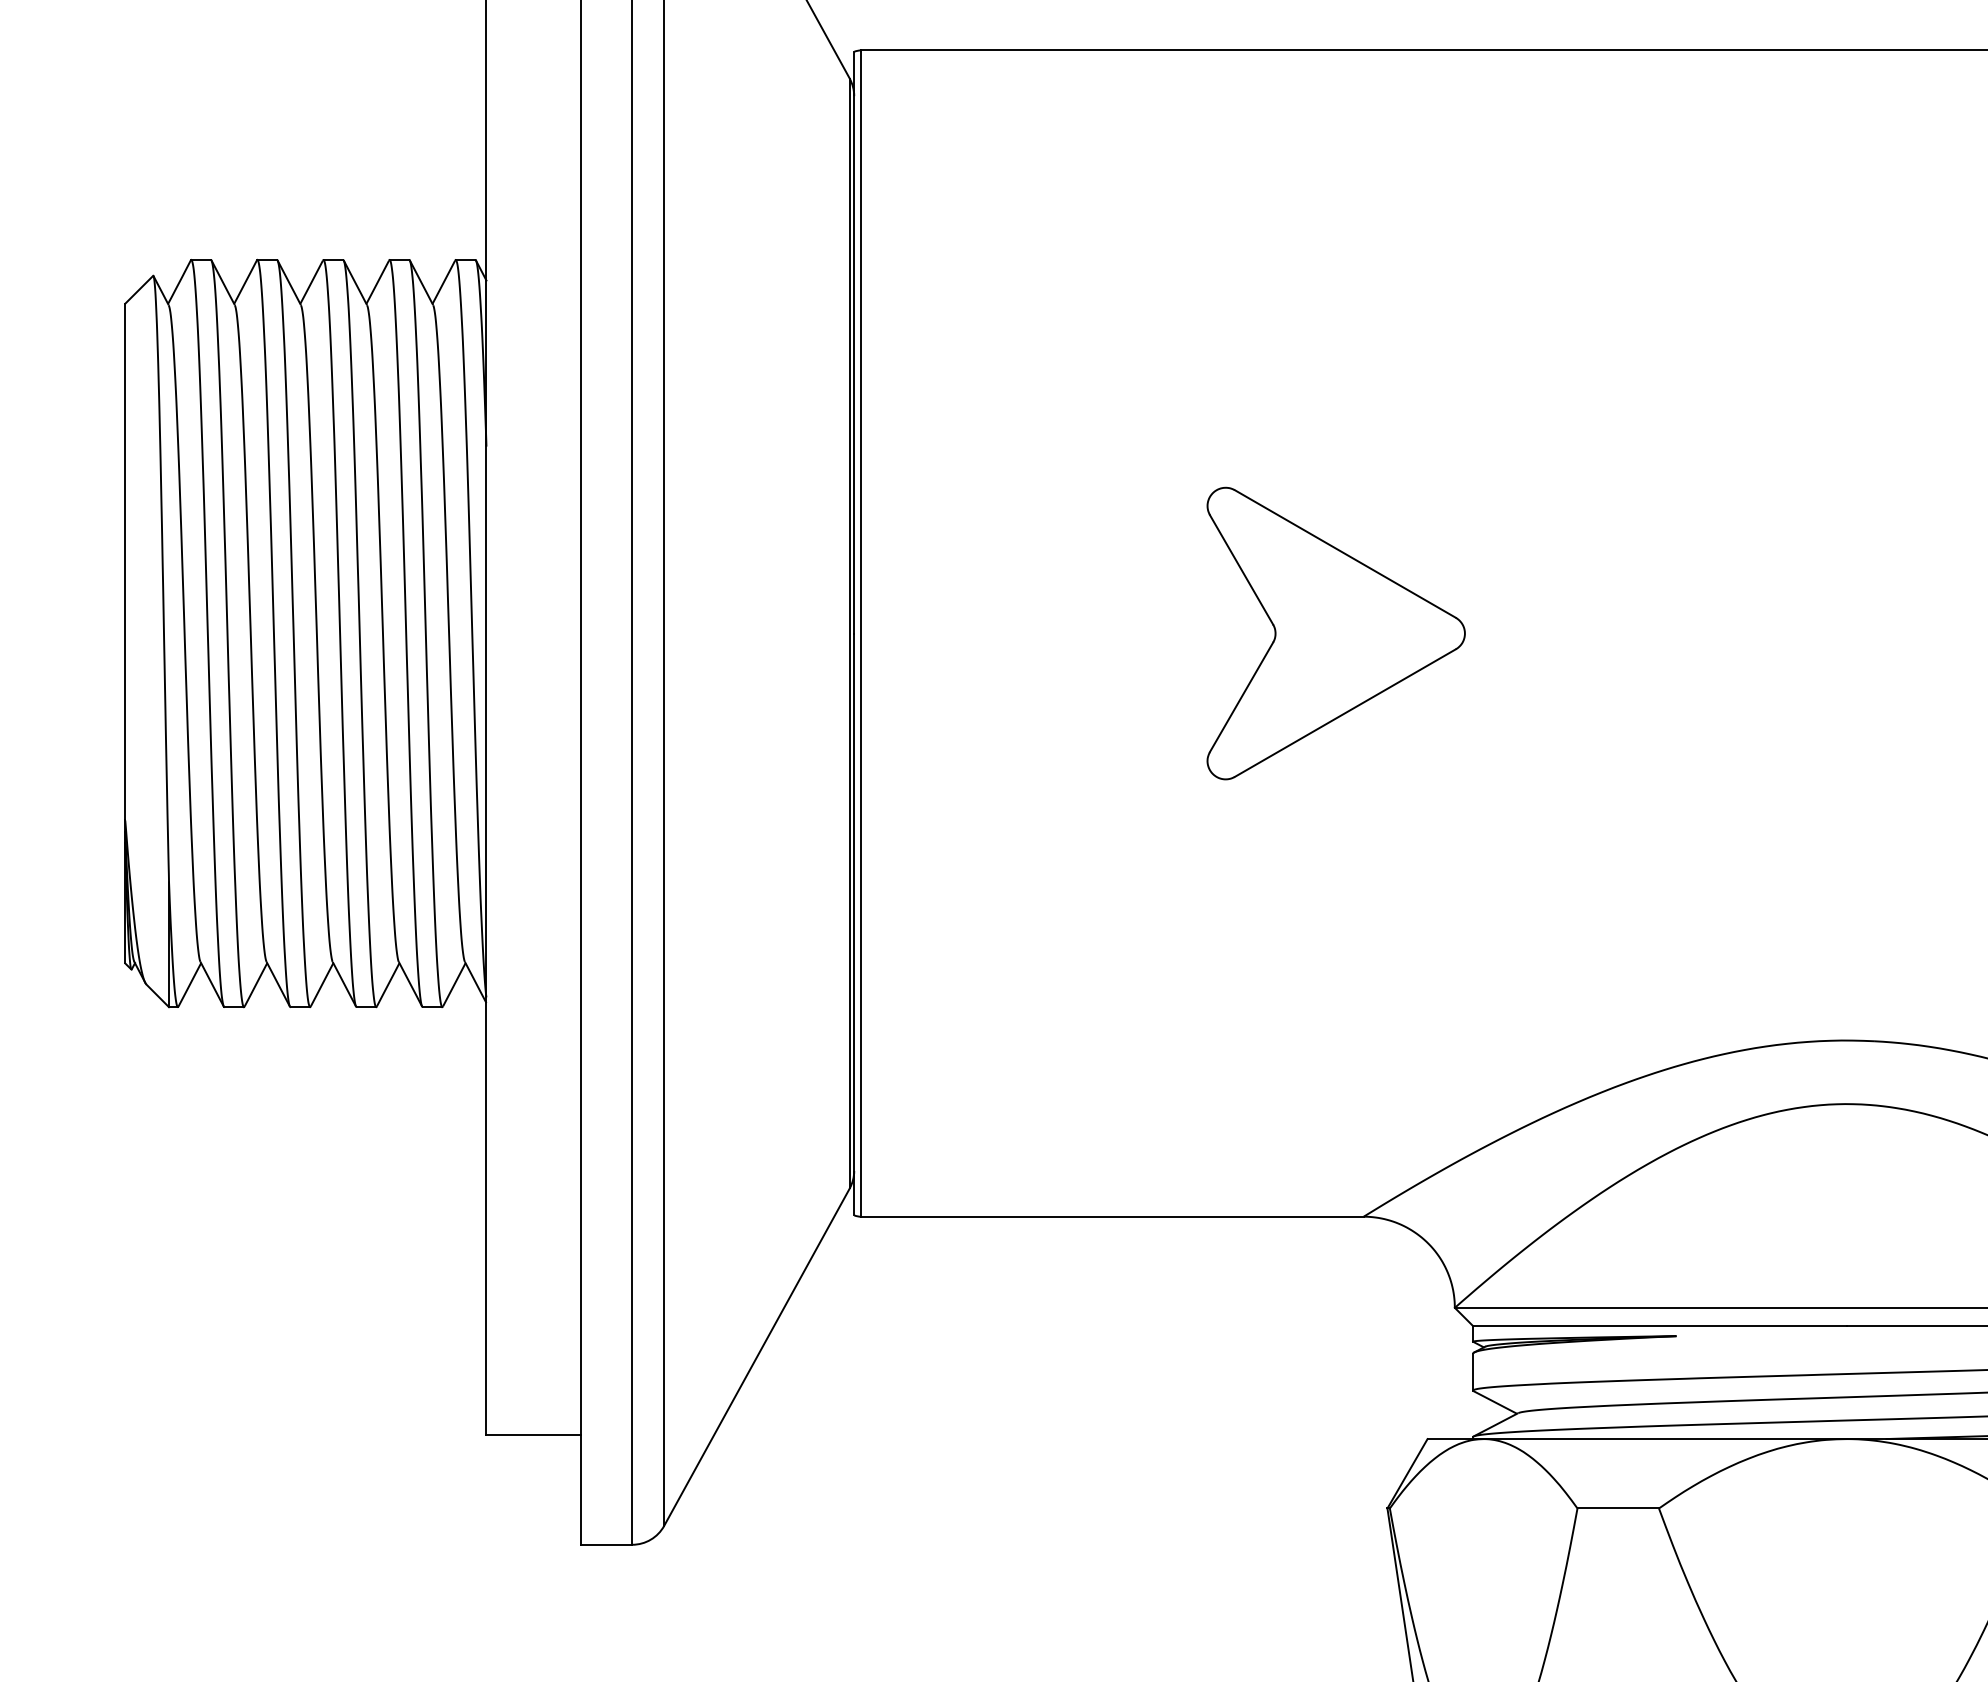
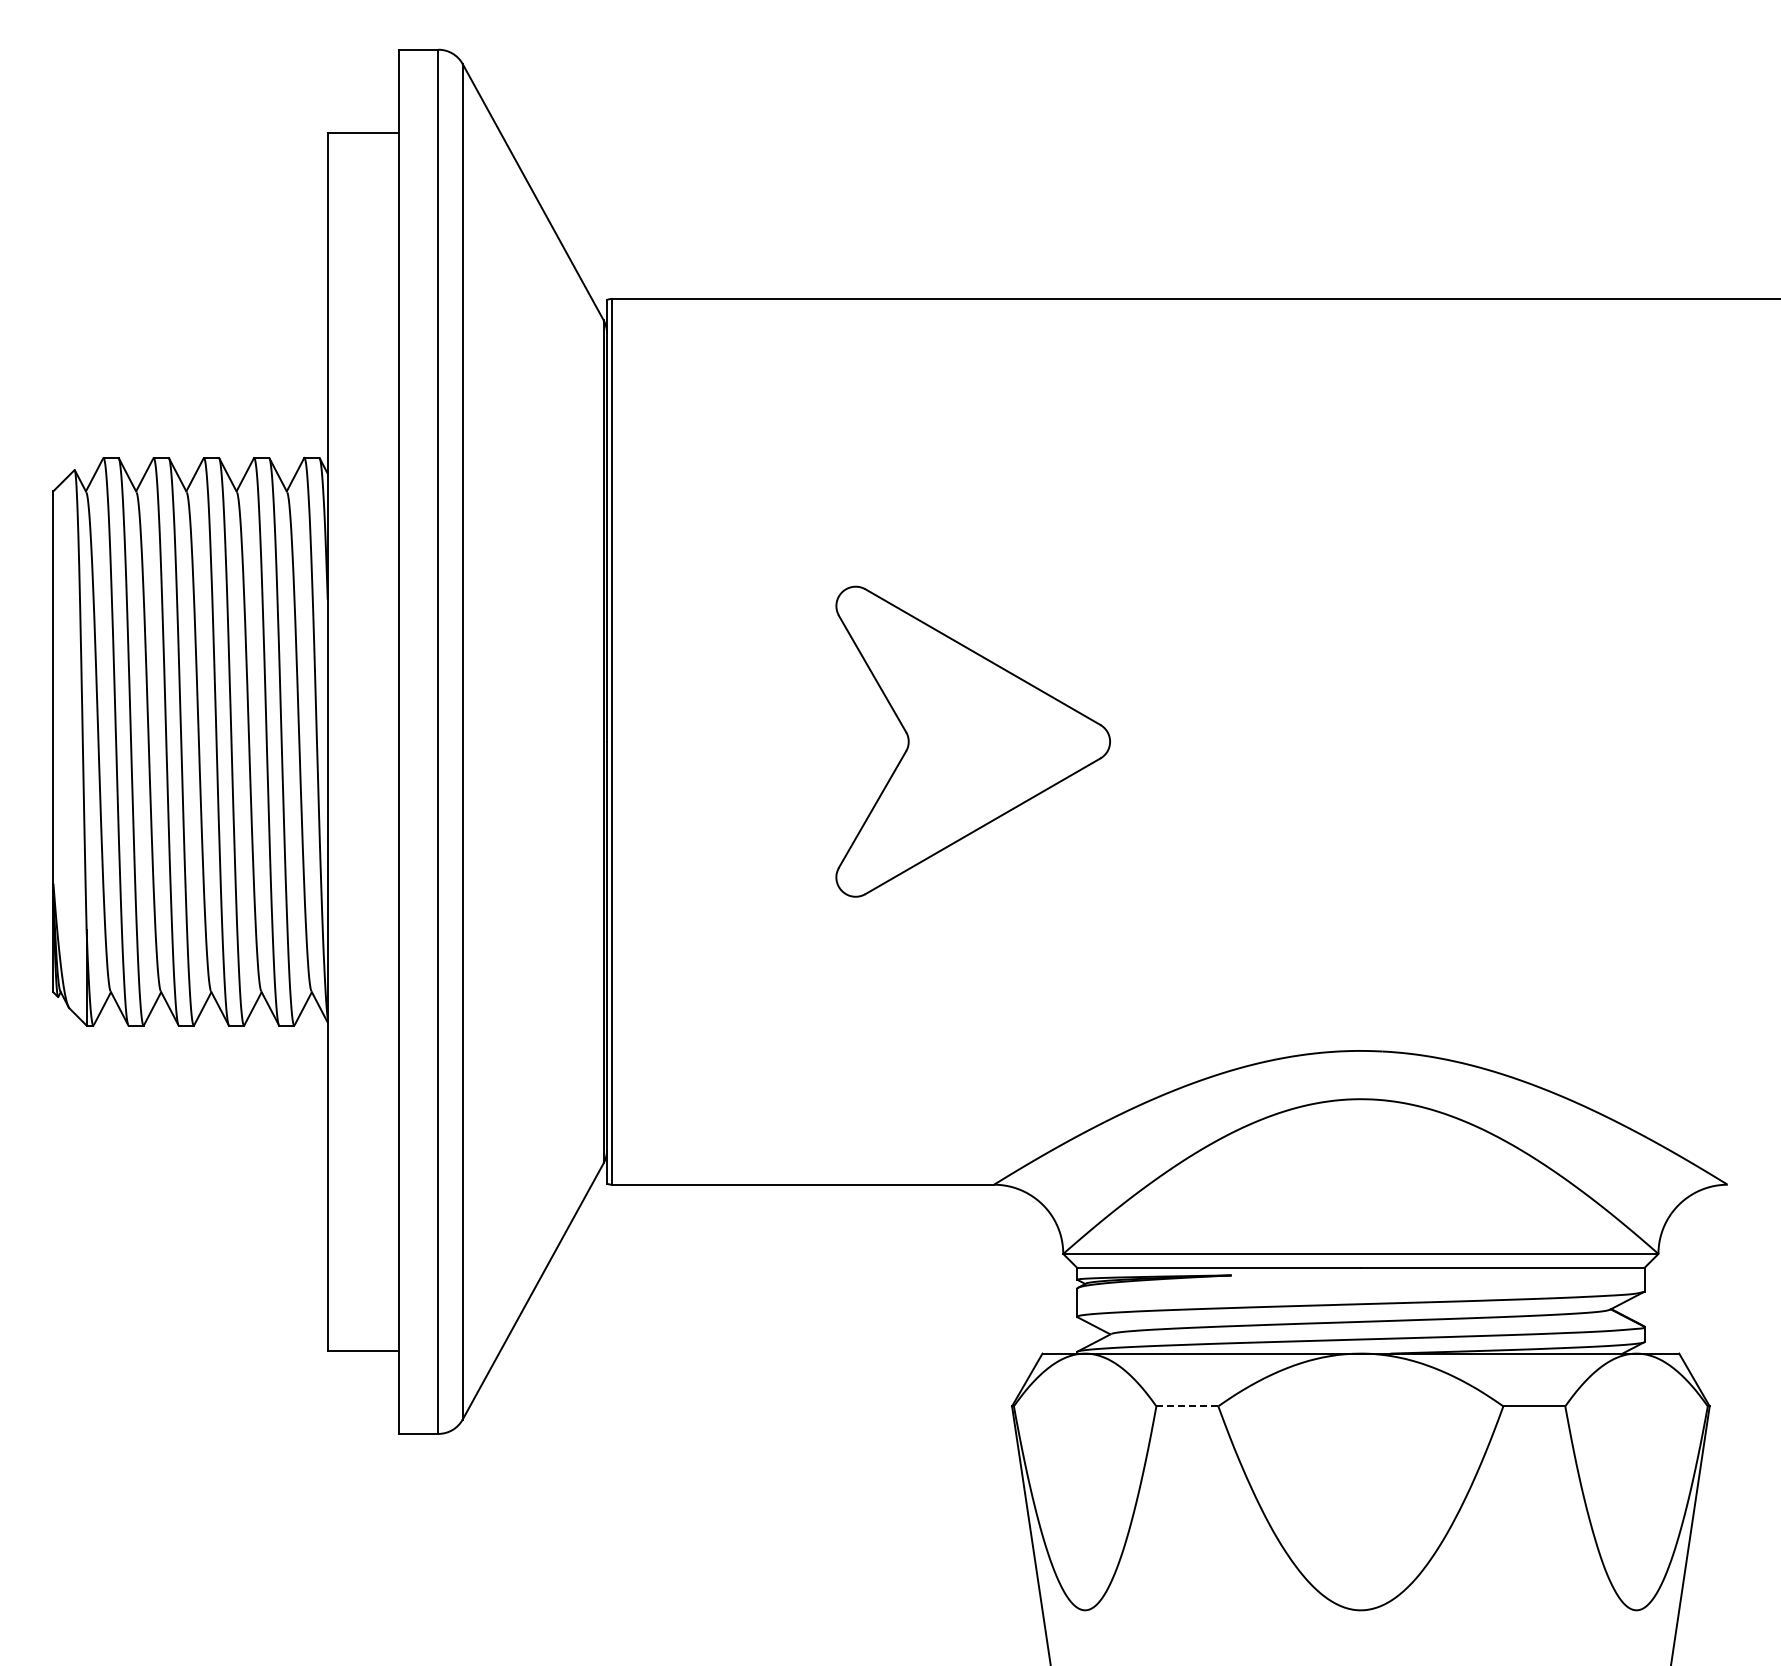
part: (1335, 633) -> (972, 741), size x1.4
line: (1618, 1508) -> (1187, 1406), solid -> dashed

